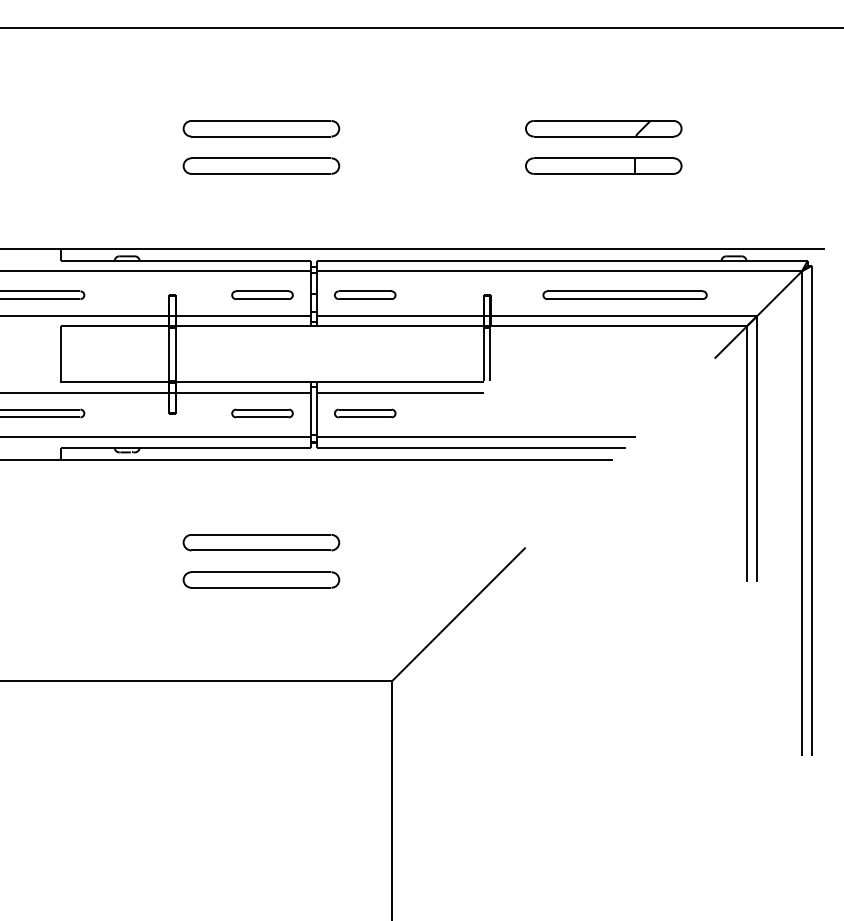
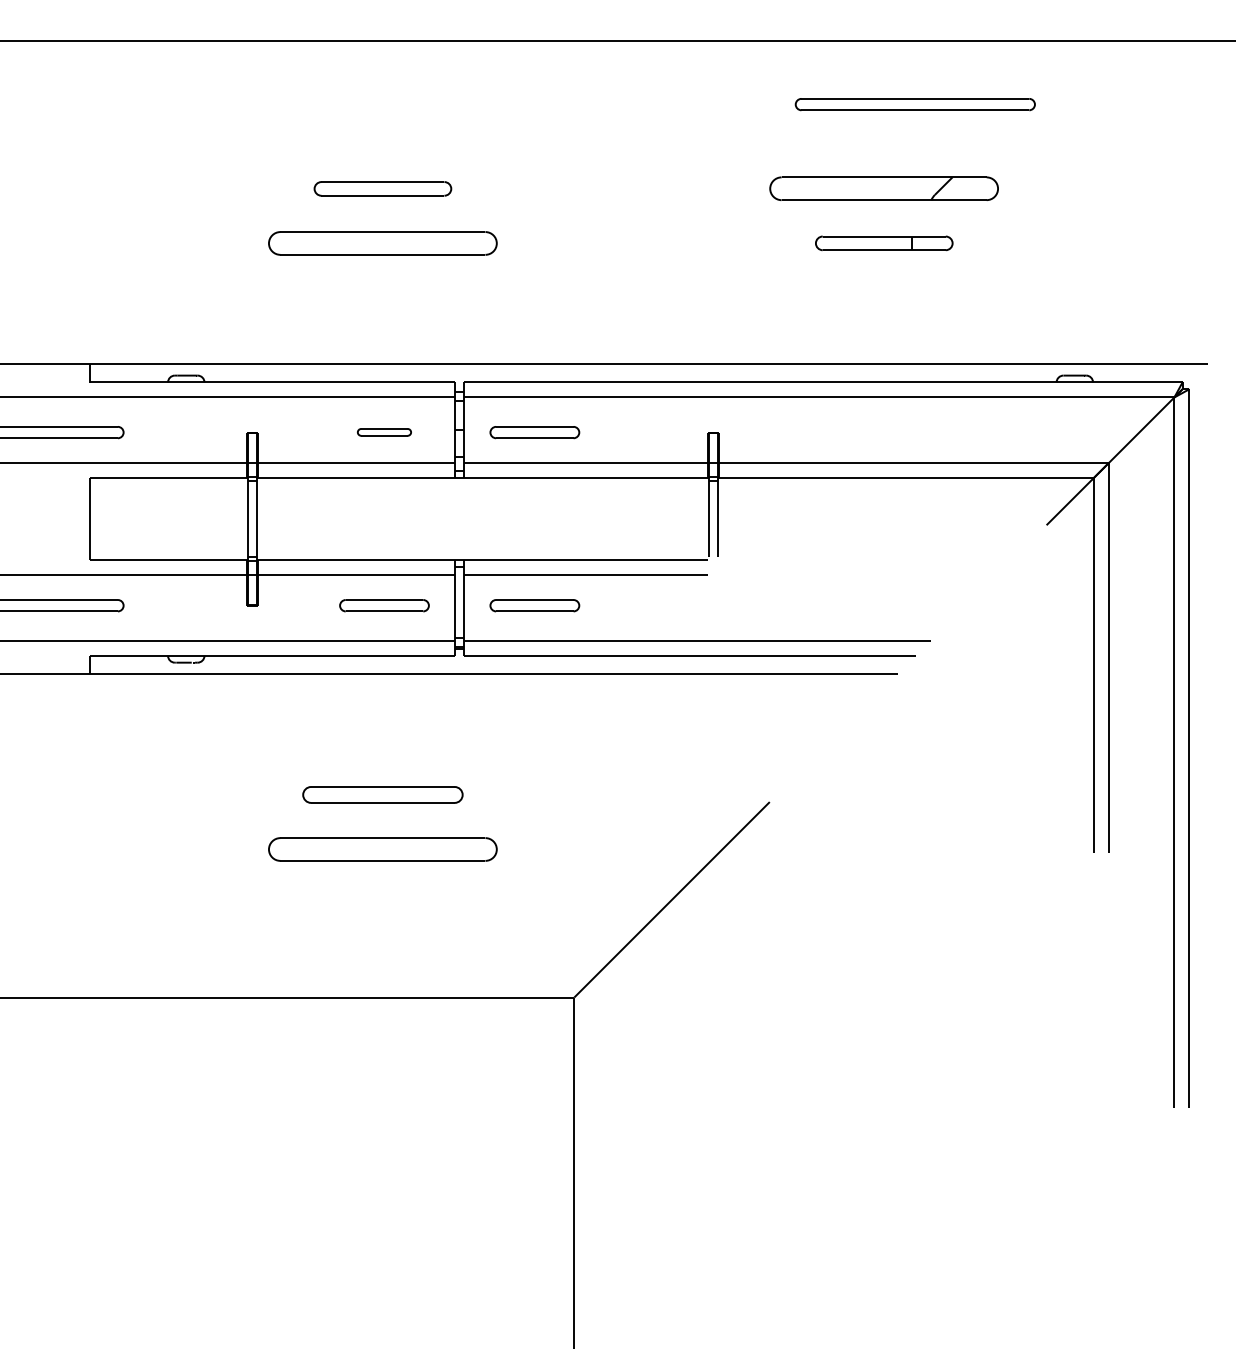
part: (261, 128) -> (382, 188), size x0.6
part: (603, 165) -> (883, 242), size x0.6
part: (262, 294) -> (384, 431), size x0.6
part: (624, 294) -> (914, 103), moved
part: (261, 542) -> (382, 794), size x0.7

